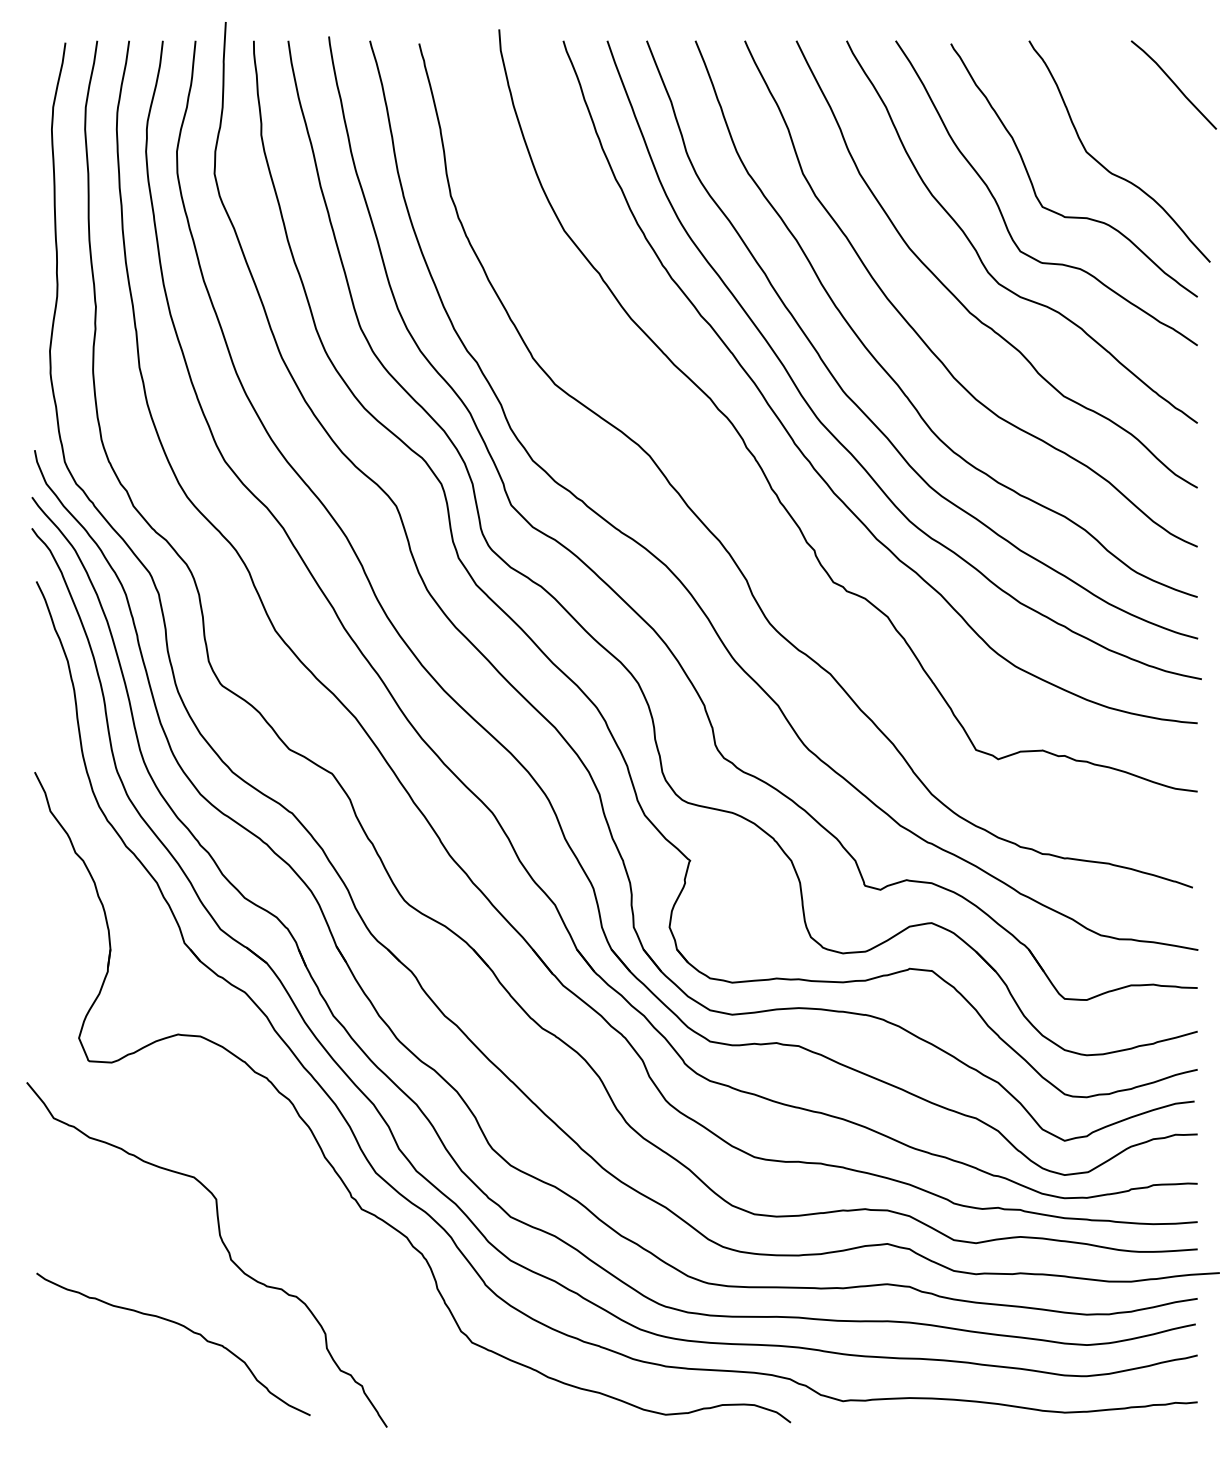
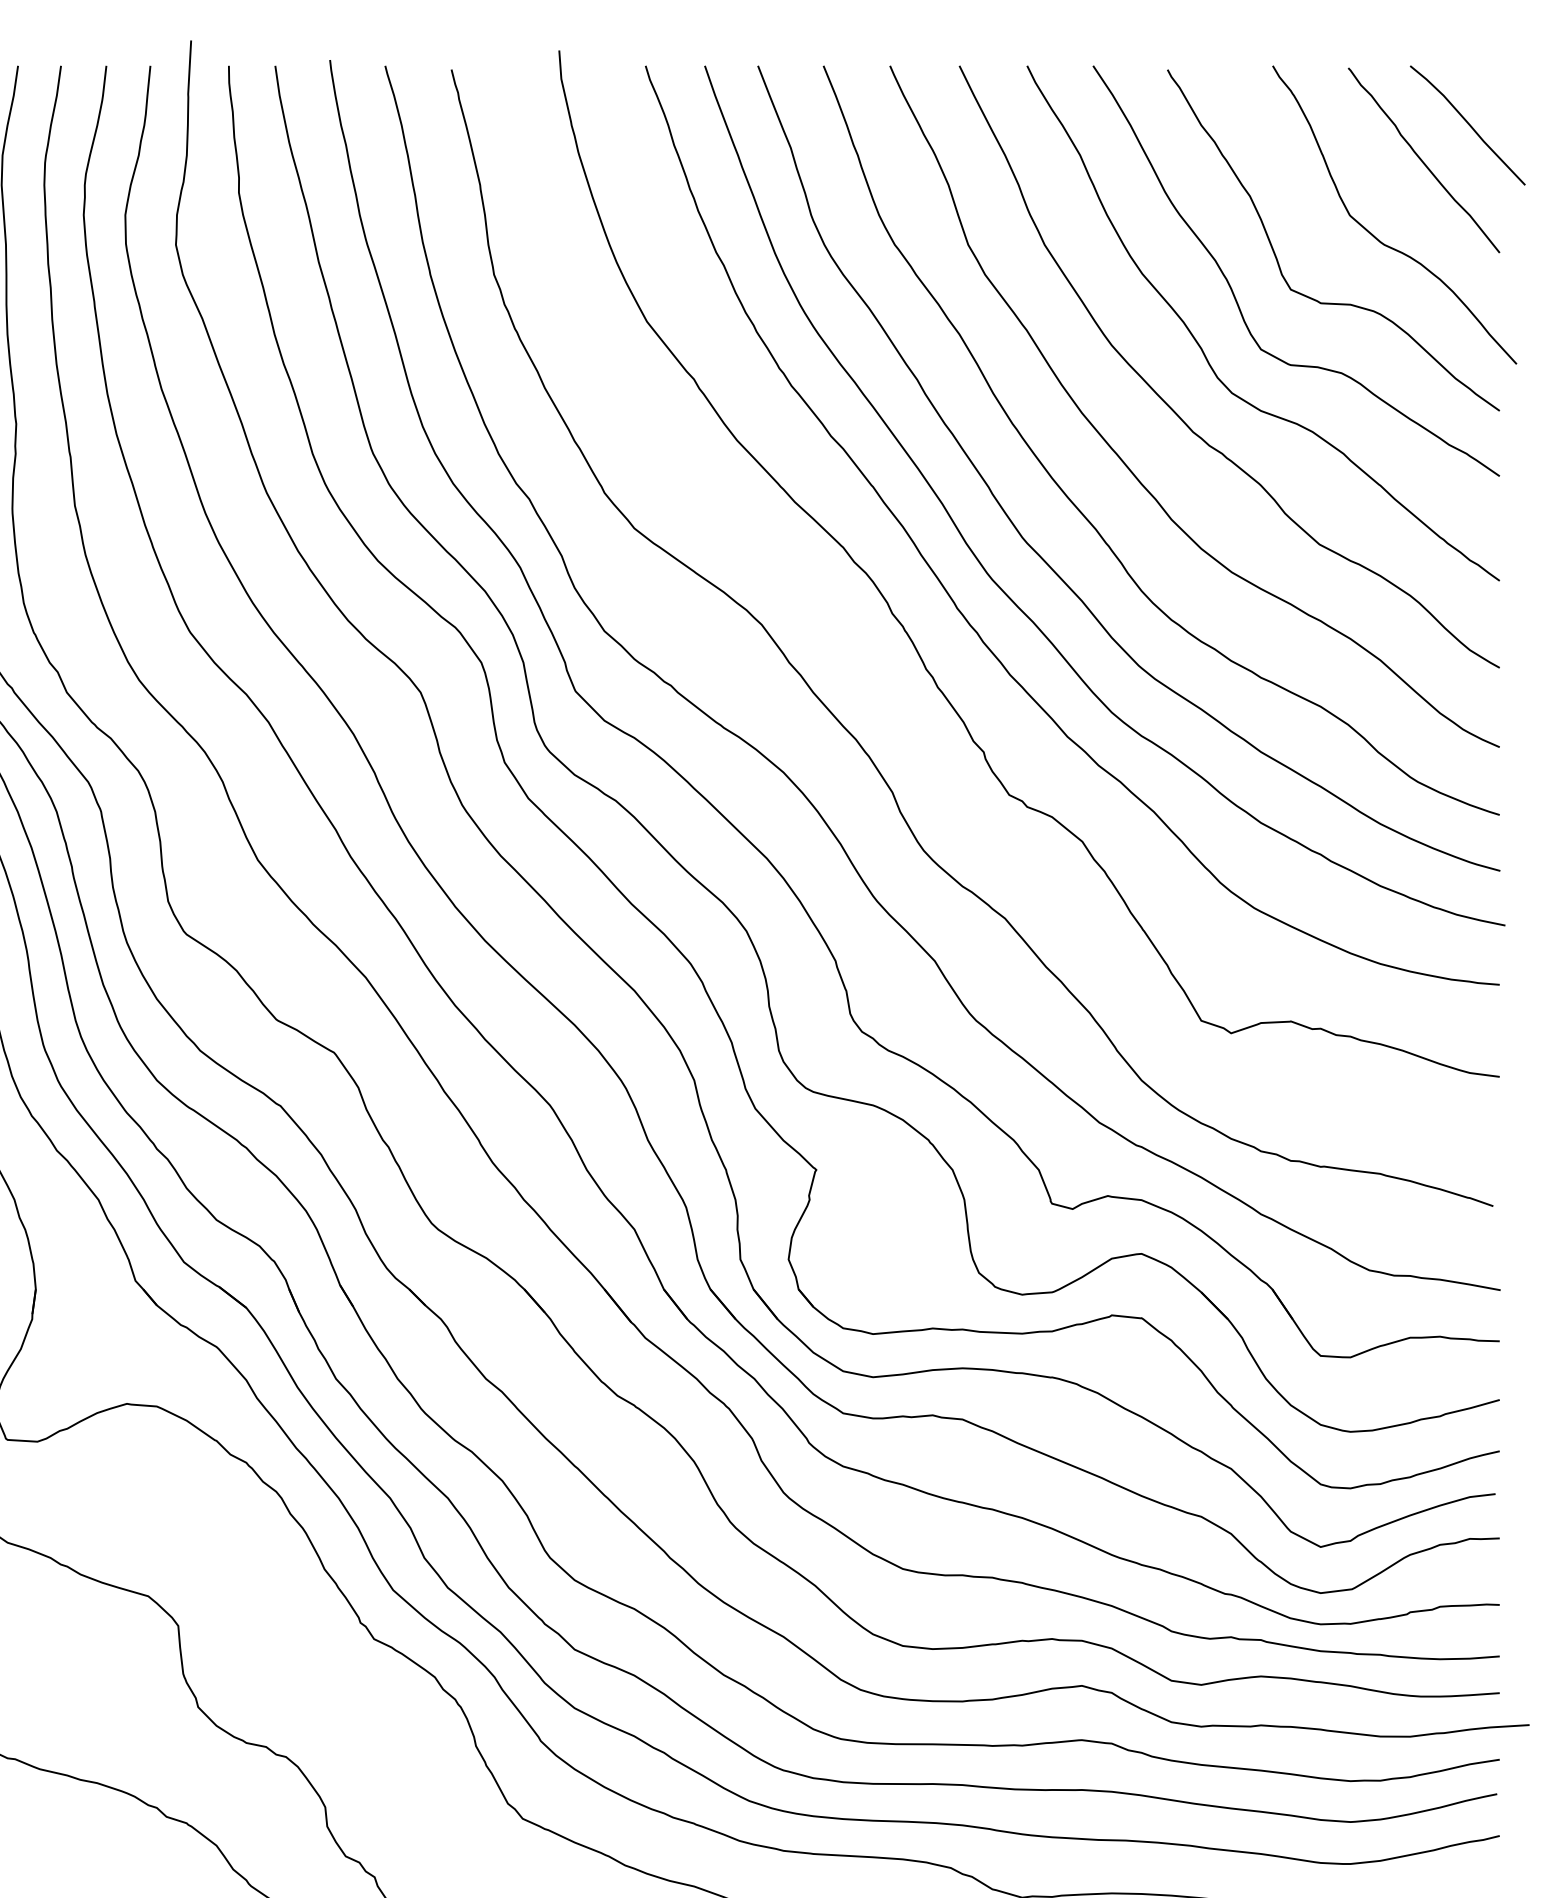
curve: (1140, 110) -> (1422, 159), added

